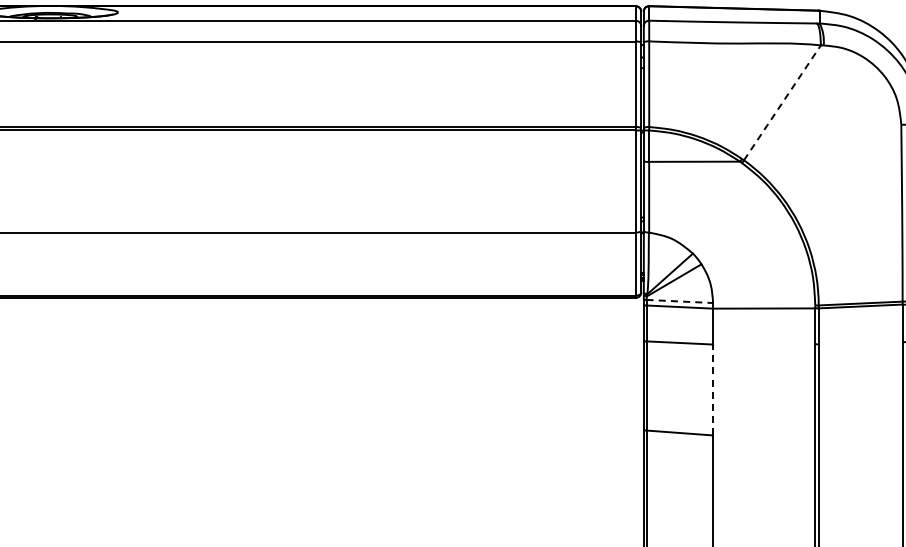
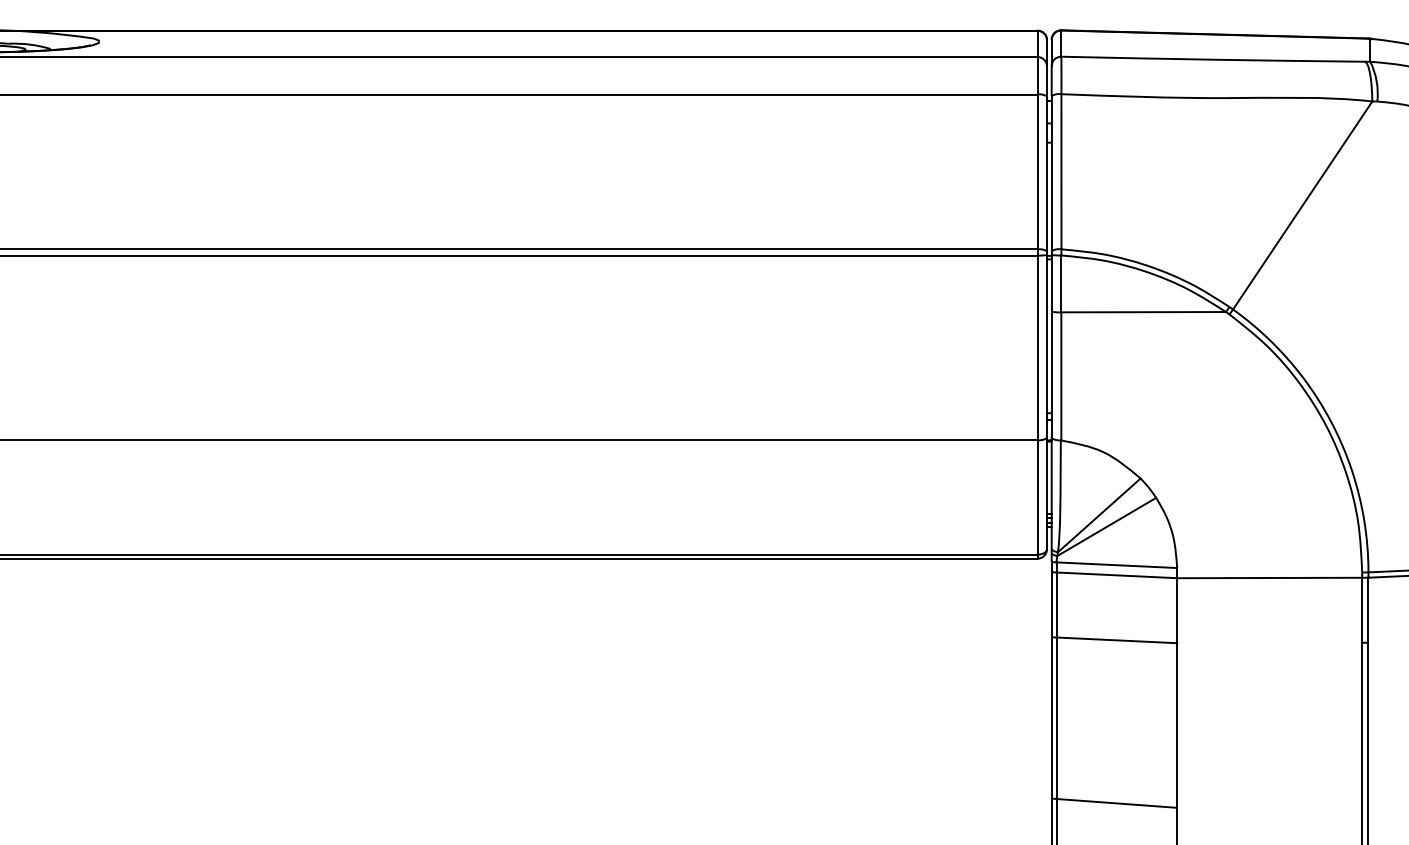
line: (782, 102) -> (1302, 204), dashed -> solid
line: (680, 301) -> (1118, 565), dashed -> solid
line: (713, 389) -> (1177, 724), dashed -> solid

